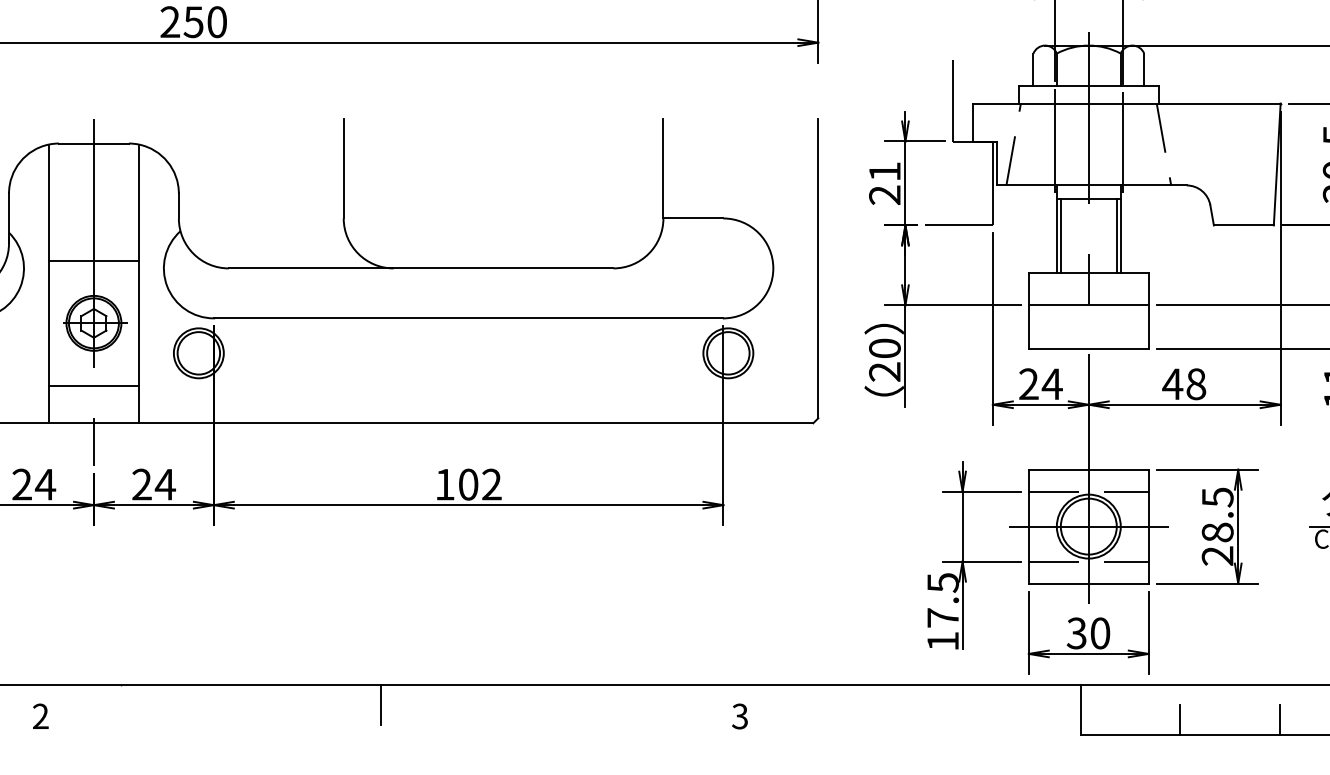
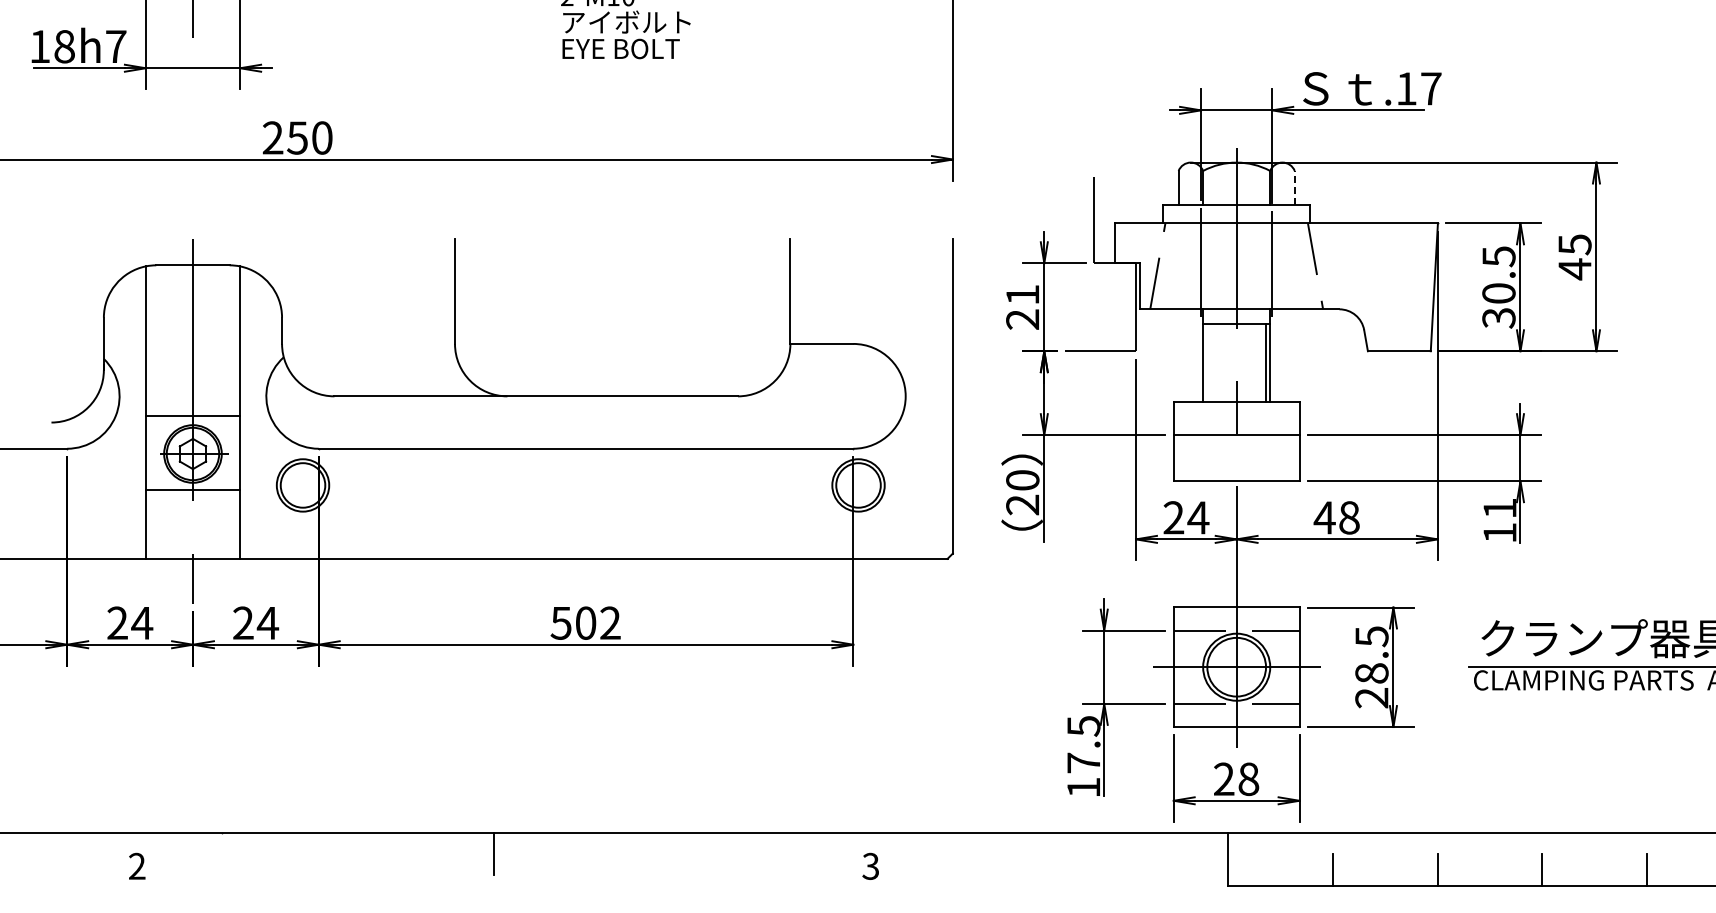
line: (1143, 69) -> (1294, 187), solid -> dashed
line: (1060, 236) -> (1207, 362), removed
line: (93, 260) -> (192, 416), moved
line: (93, 385) -> (192, 489), moved
text: (444, 484) -> (560, 623), 102 -> 502
text: (1088, 633) -> (1236, 779), 30 -> 28

